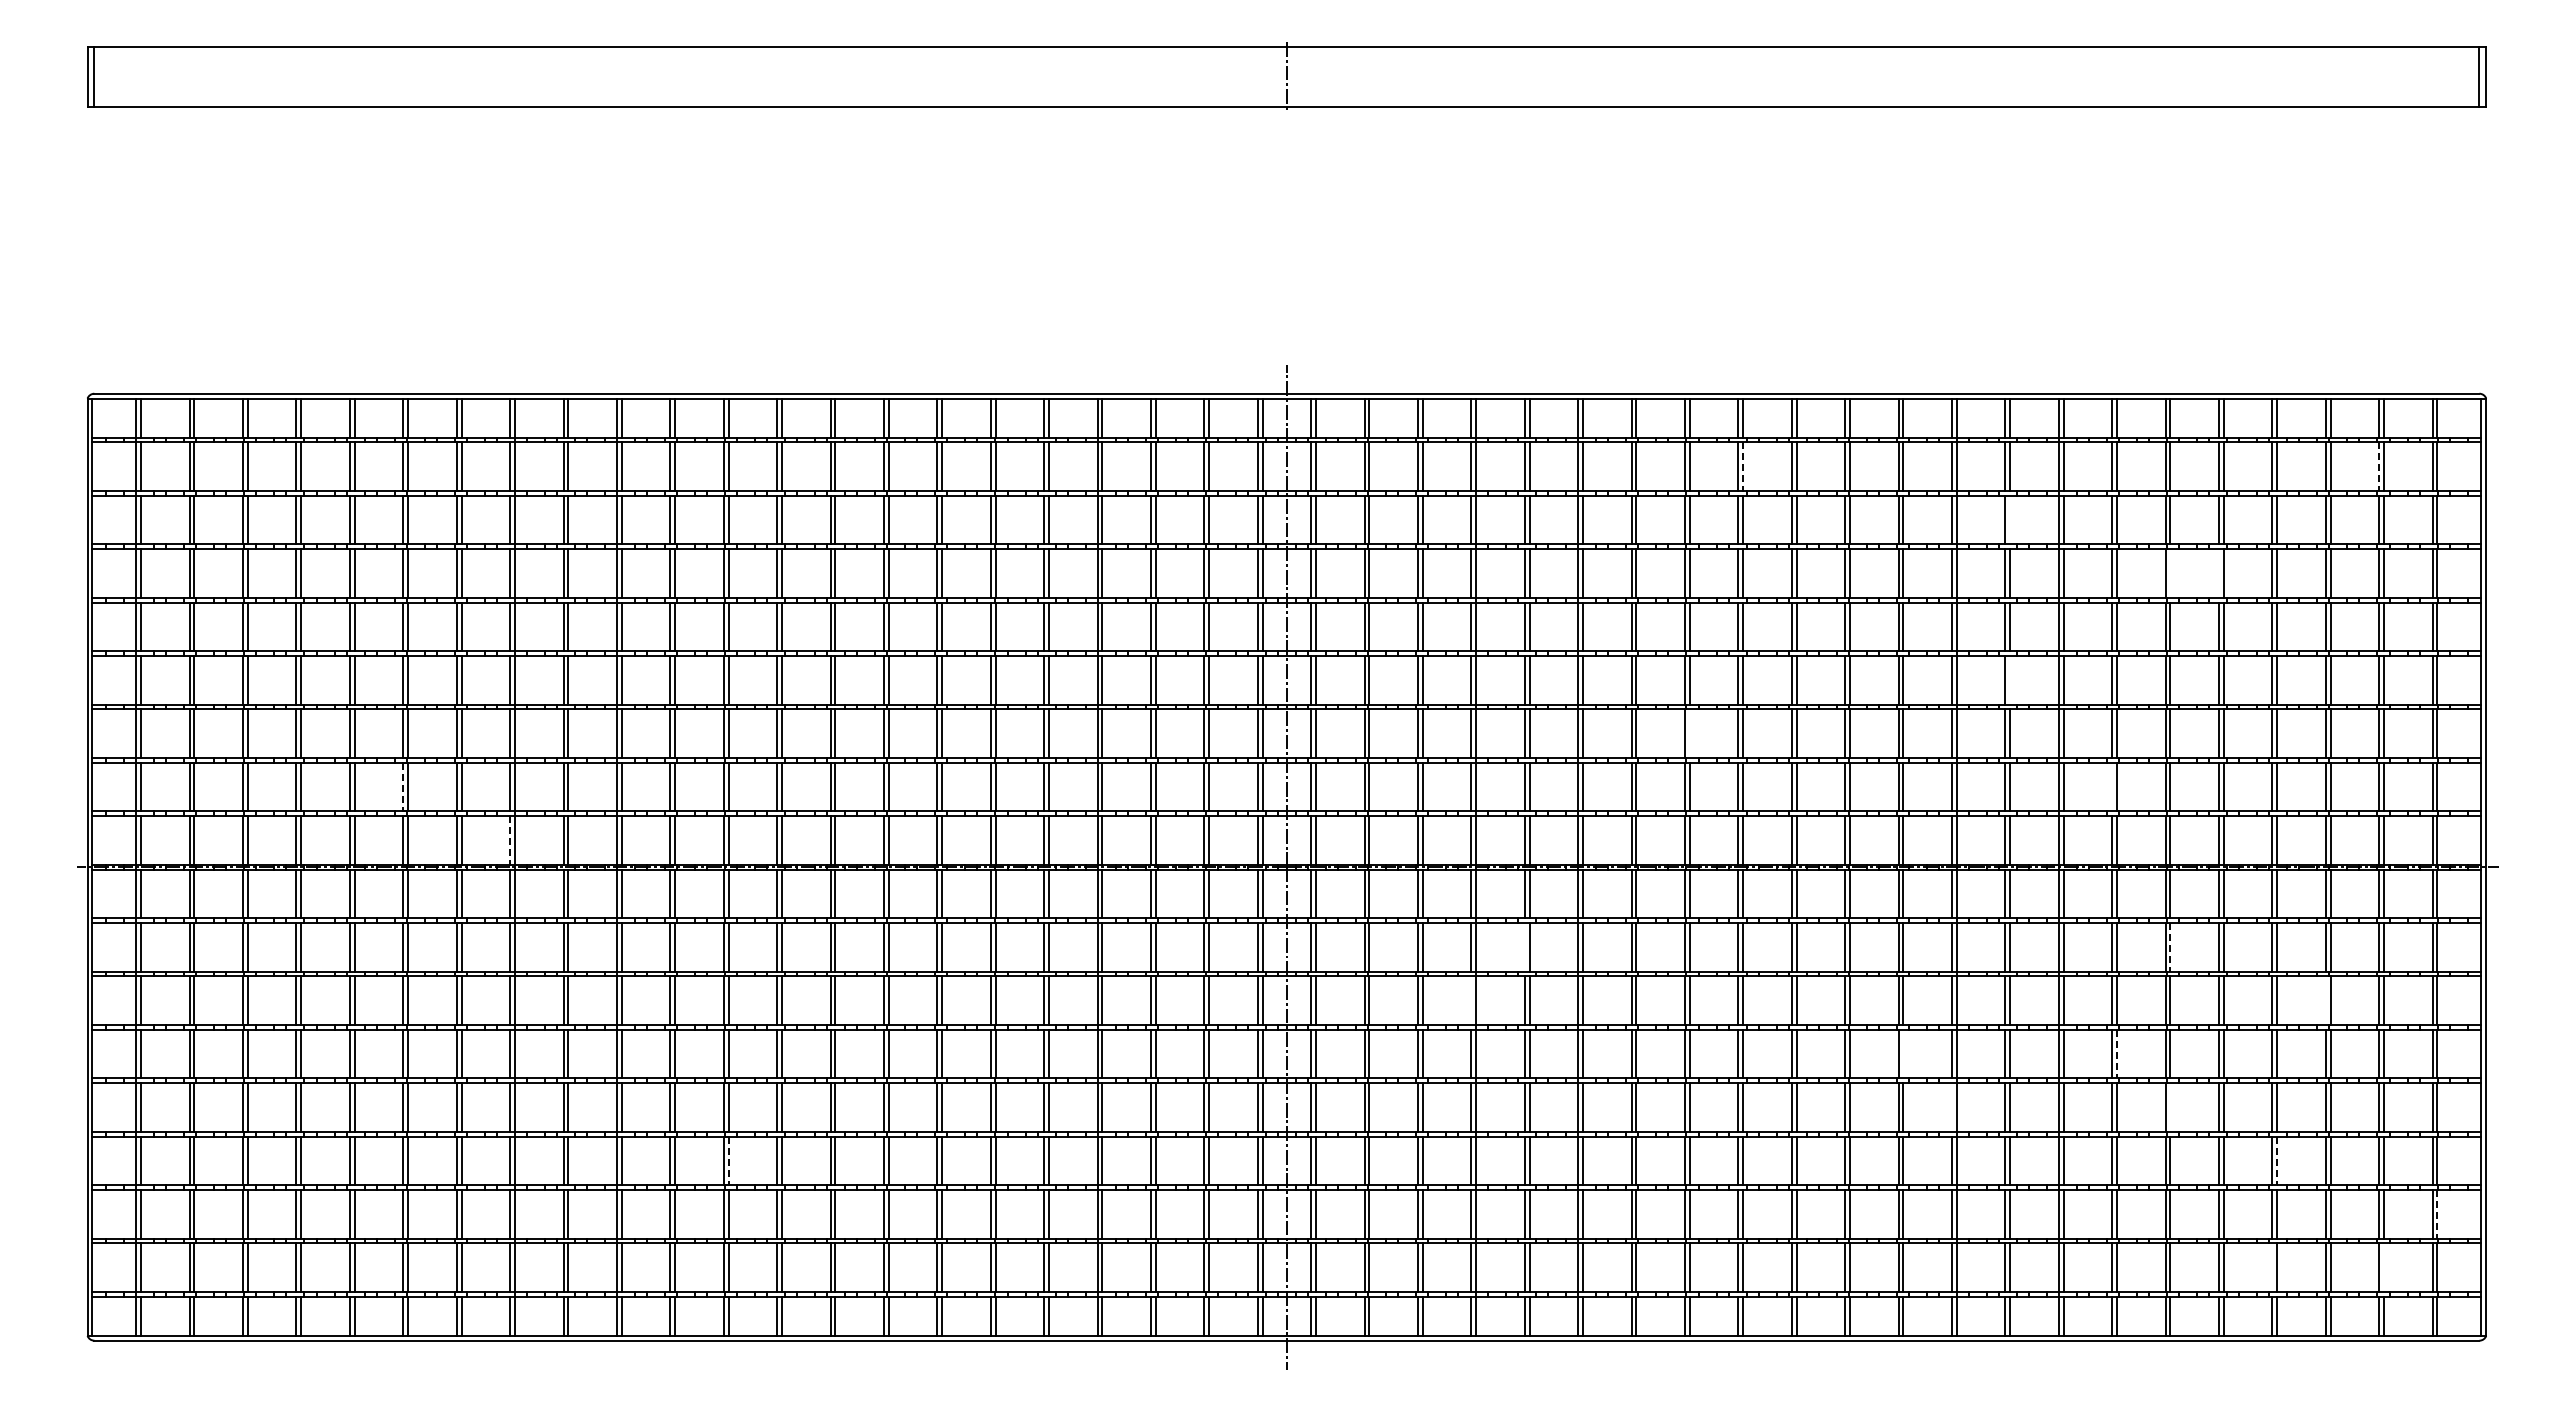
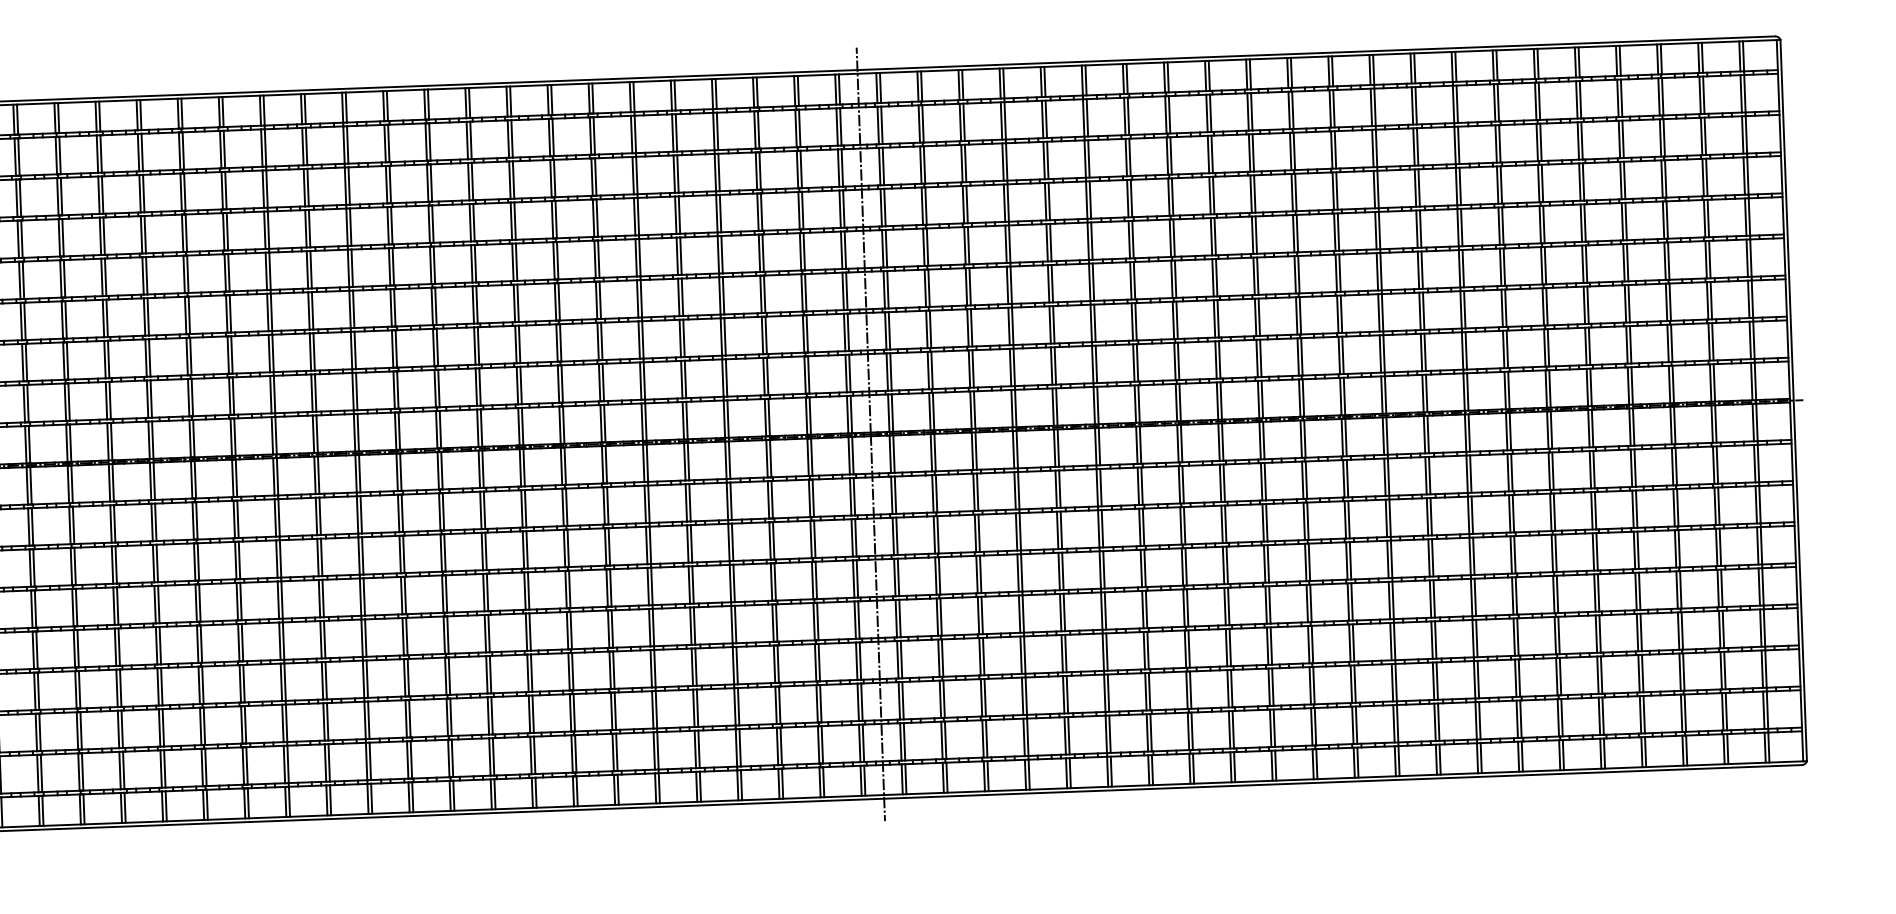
line: (1743, 467) -> (1210, 113), dashed -> solid
line: (2379, 467) -> (1700, 96), dashed -> solid
line: (2010, 519) -> (1417, 146), added
line: (2170, 573) -> (1542, 183), added
line: (2219, 573) -> (1580, 182), added
line: (2010, 680) -> (1422, 270), added
line: (1689, 733) -> (1176, 320), added
line: (2112, 786) -> (1503, 349), added
line: (403, 787) -> (188, 397), dashed -> solid
line: (510, 841) -> (272, 436), dashed -> solid
line: (1524, 947) -> (1055, 489), added
line: (2170, 947) -> (1553, 471), dashed -> solid
line: (1471, 1000) -> (1016, 531), added
line: (2325, 1000) -> (1673, 507), added
line: (1903, 1053) -> (1350, 560), added
line: (2117, 1054) -> (1515, 555), dashed -> solid
line: (1952, 1107) -> (1389, 600), added
line: (2170, 1107) -> (1557, 594), added
line: (728, 1161) -> (449, 676), dashed -> solid
line: (2277, 1161) -> (1641, 632), dashed -> solid
line: (2437, 1214) -> (1766, 669), dashed -> solid
line: (2272, 1267) -> (1640, 714), added
line: (2384, 1267) -> (1726, 711), added

